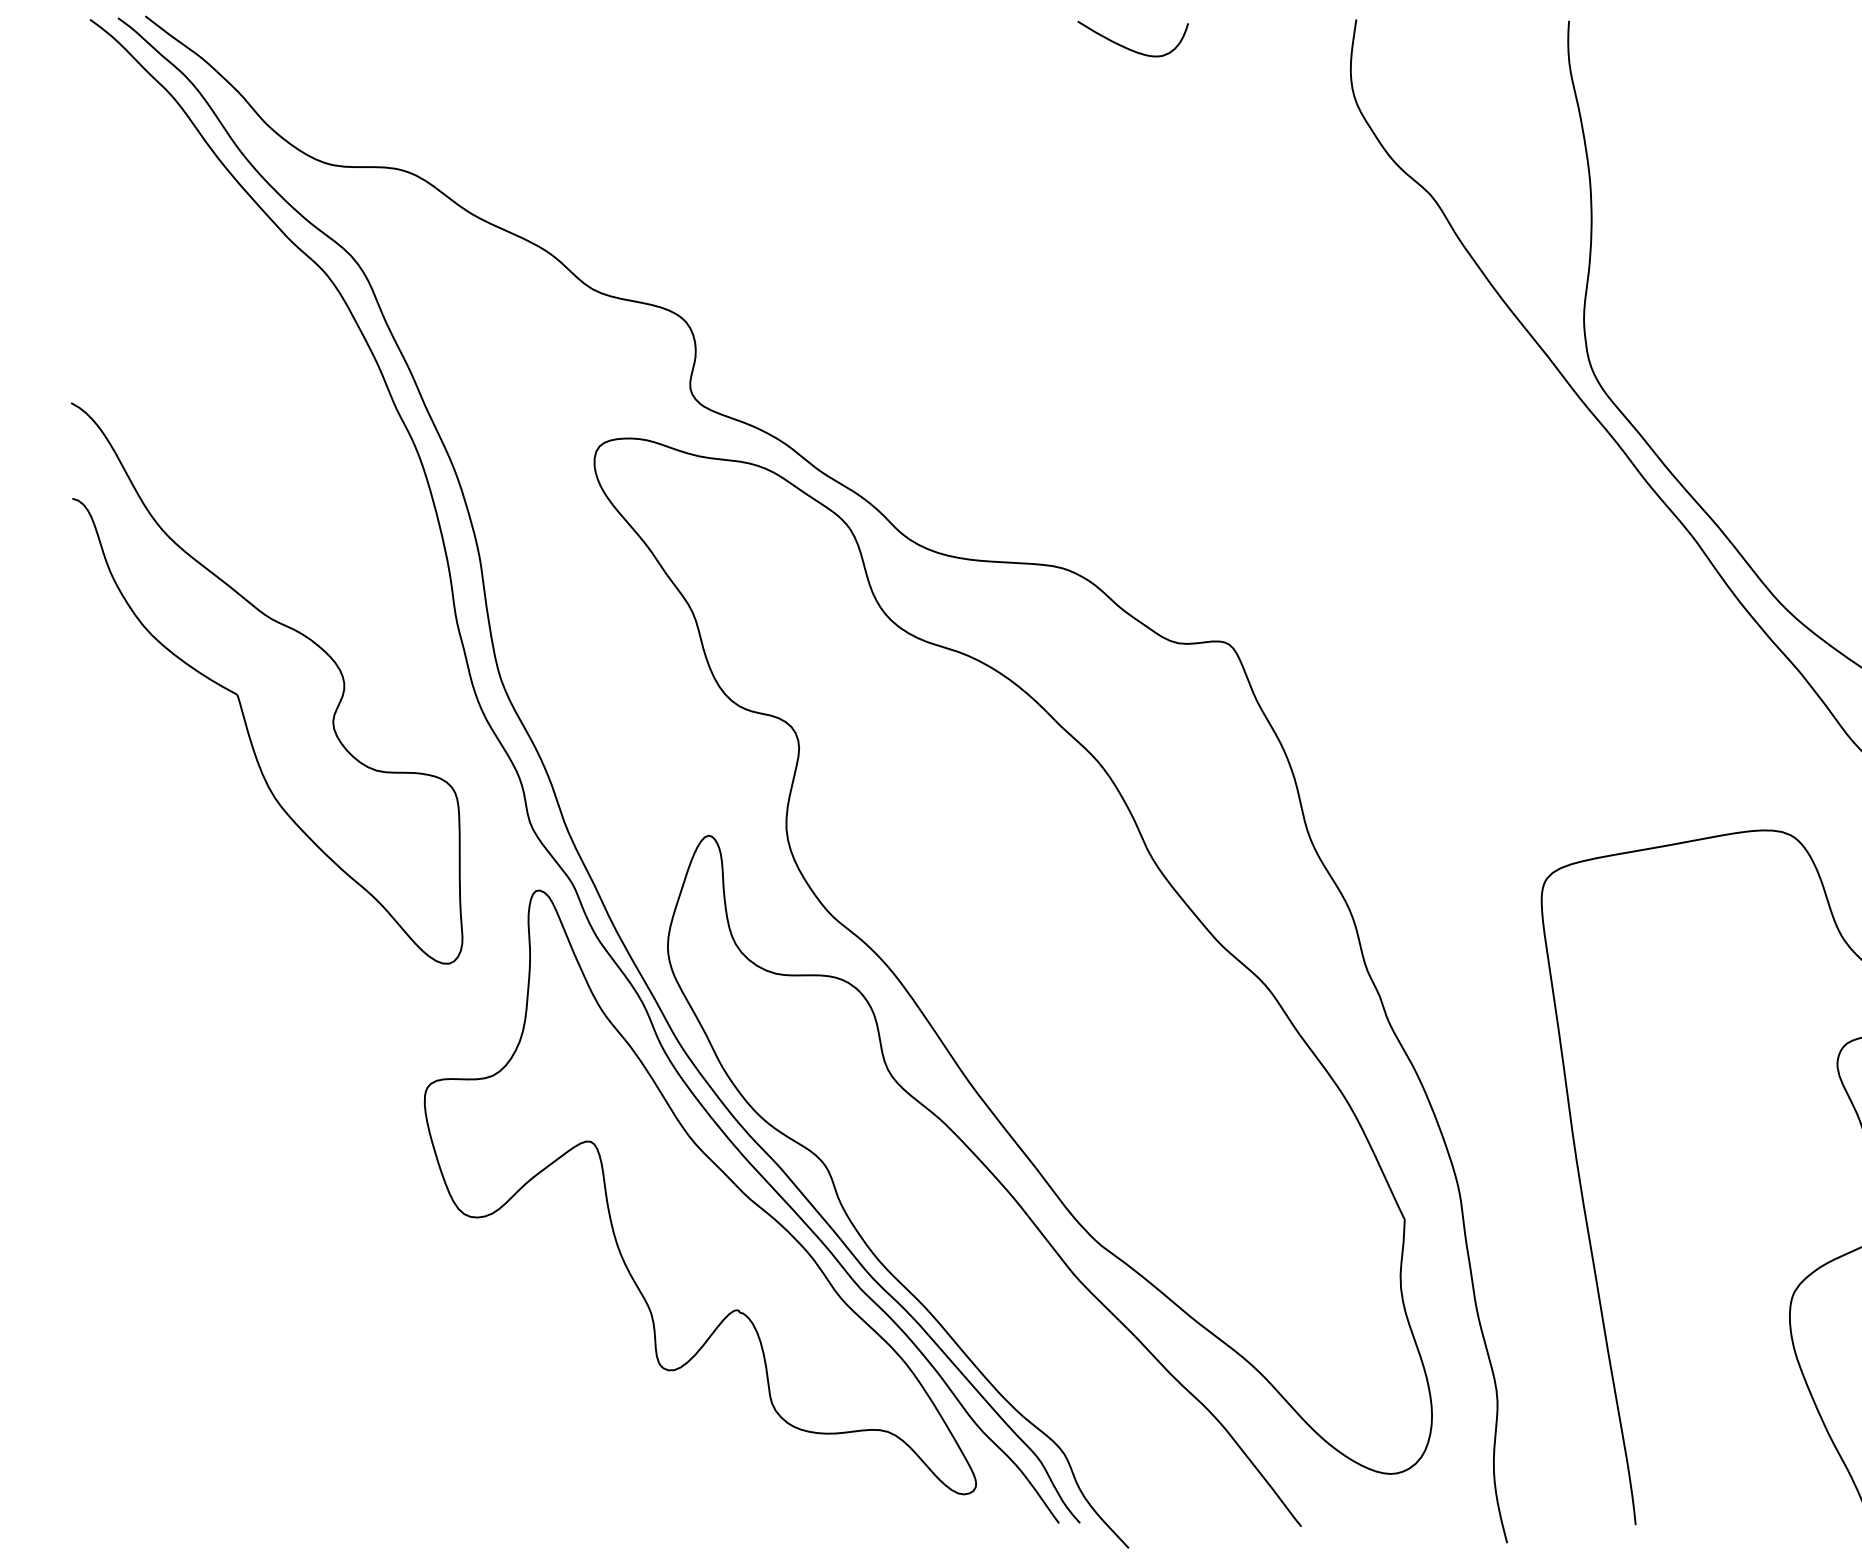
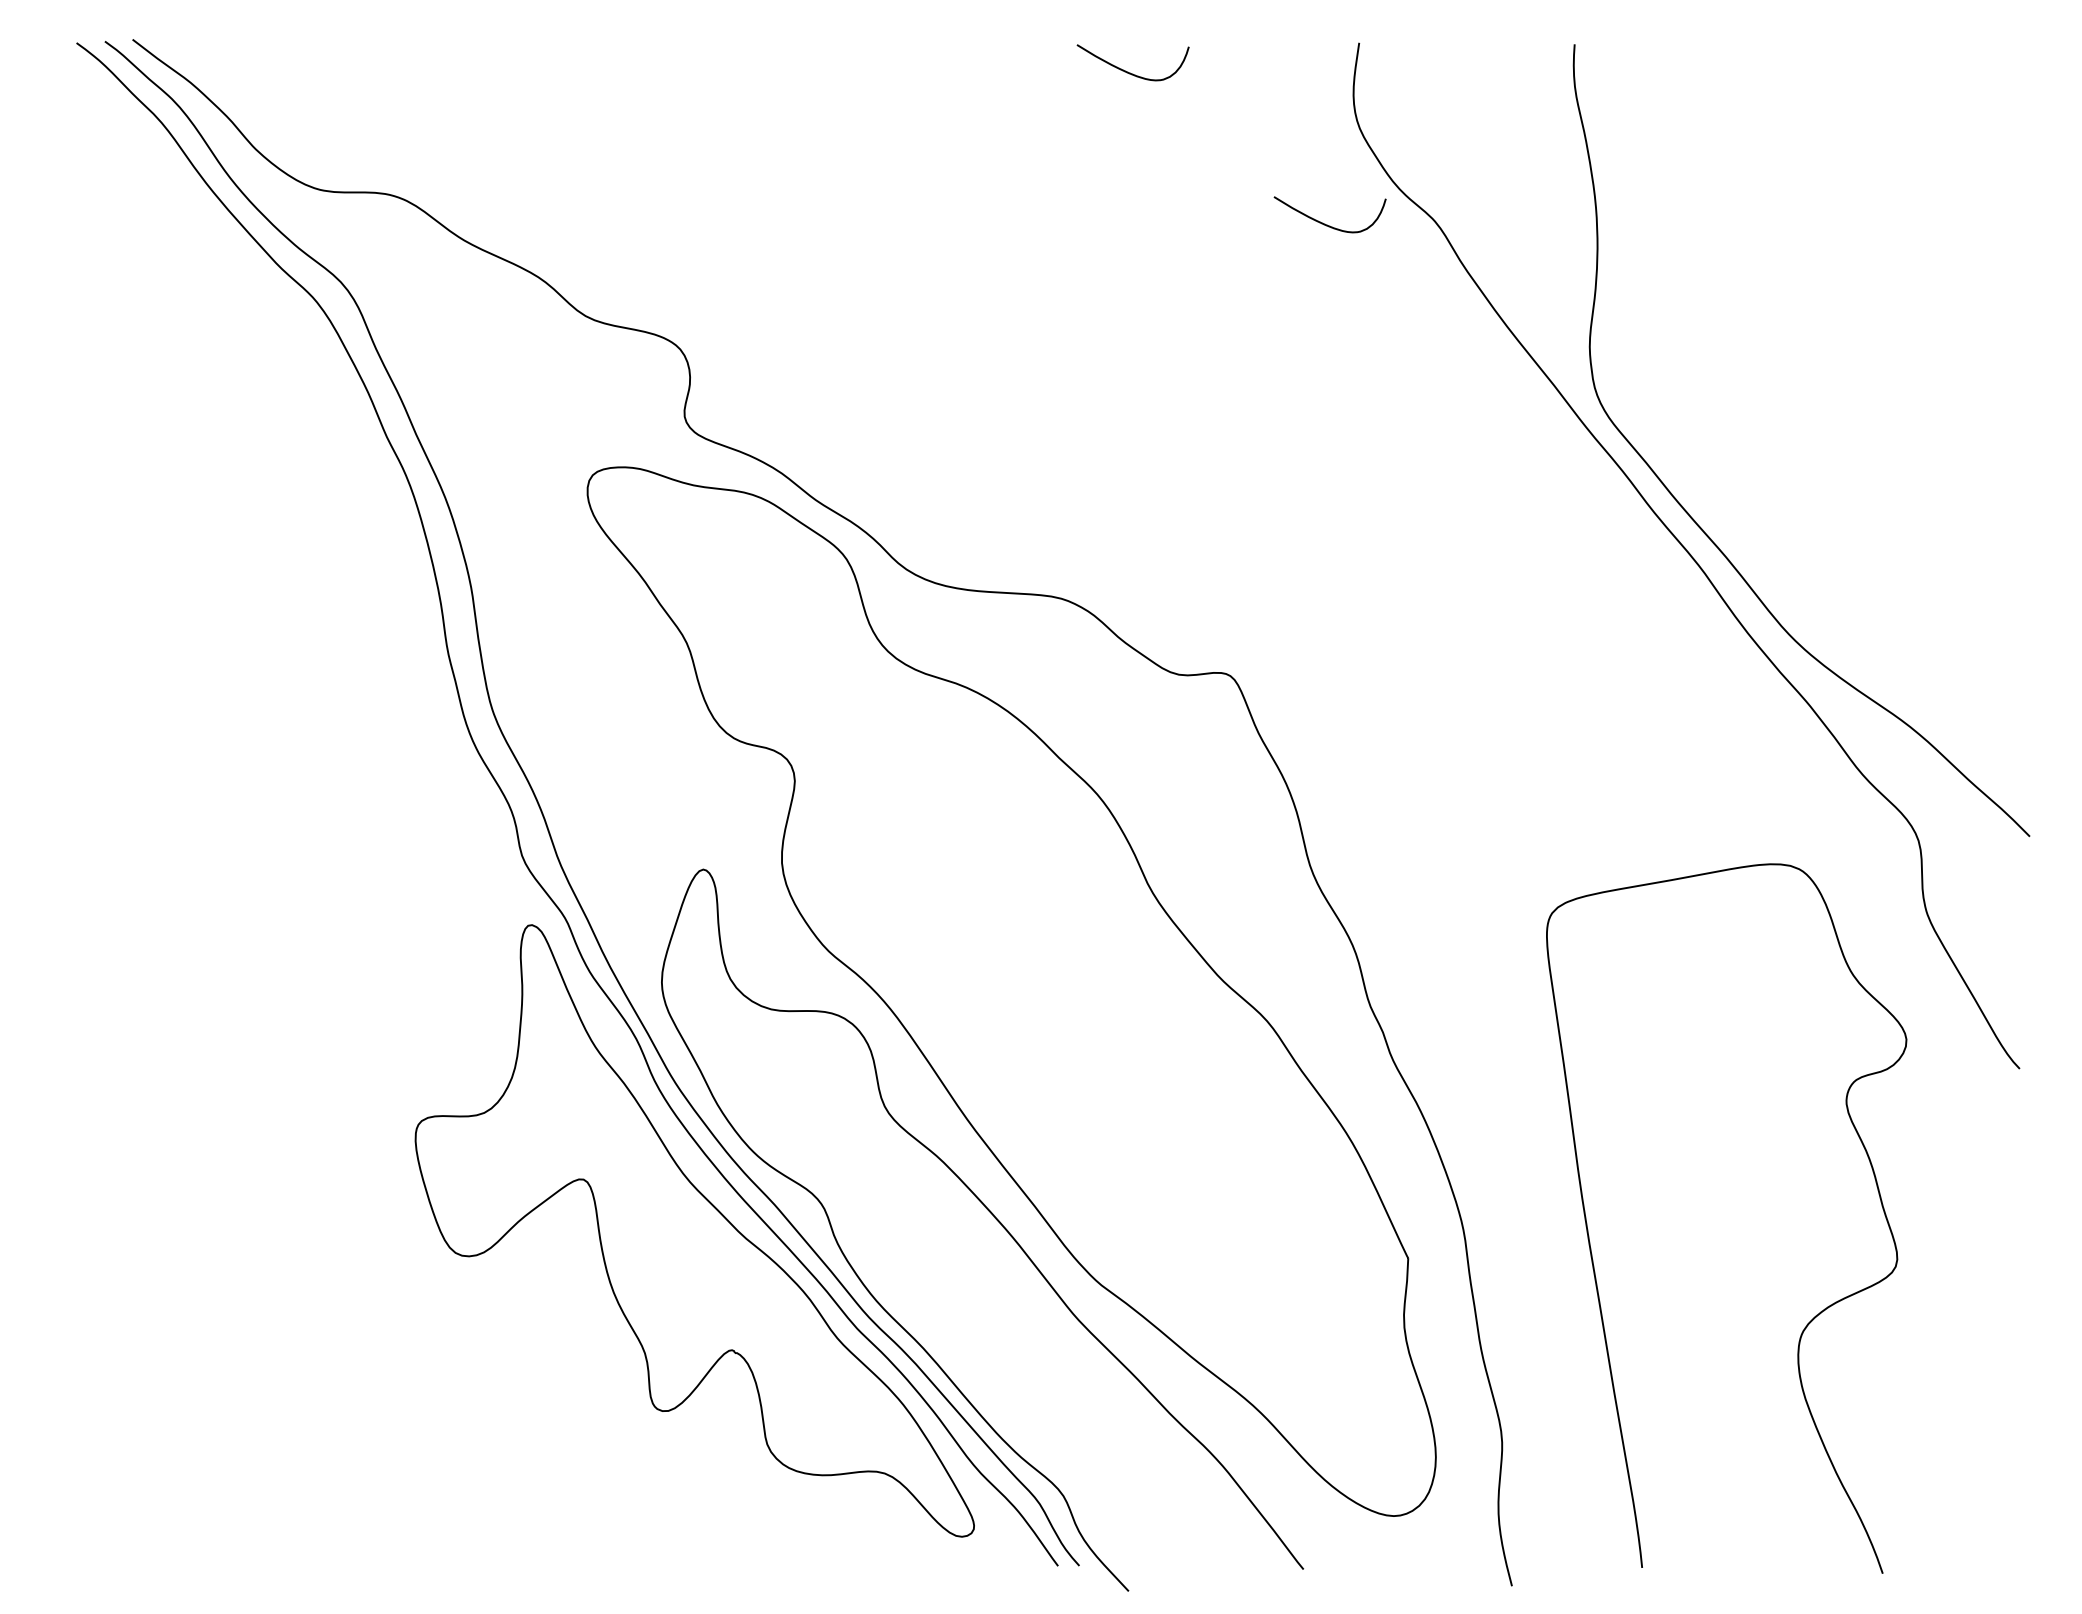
curve: (1323, 197) -> (1325, 223), added
part: (239, 696) -> (227, 728), removed

